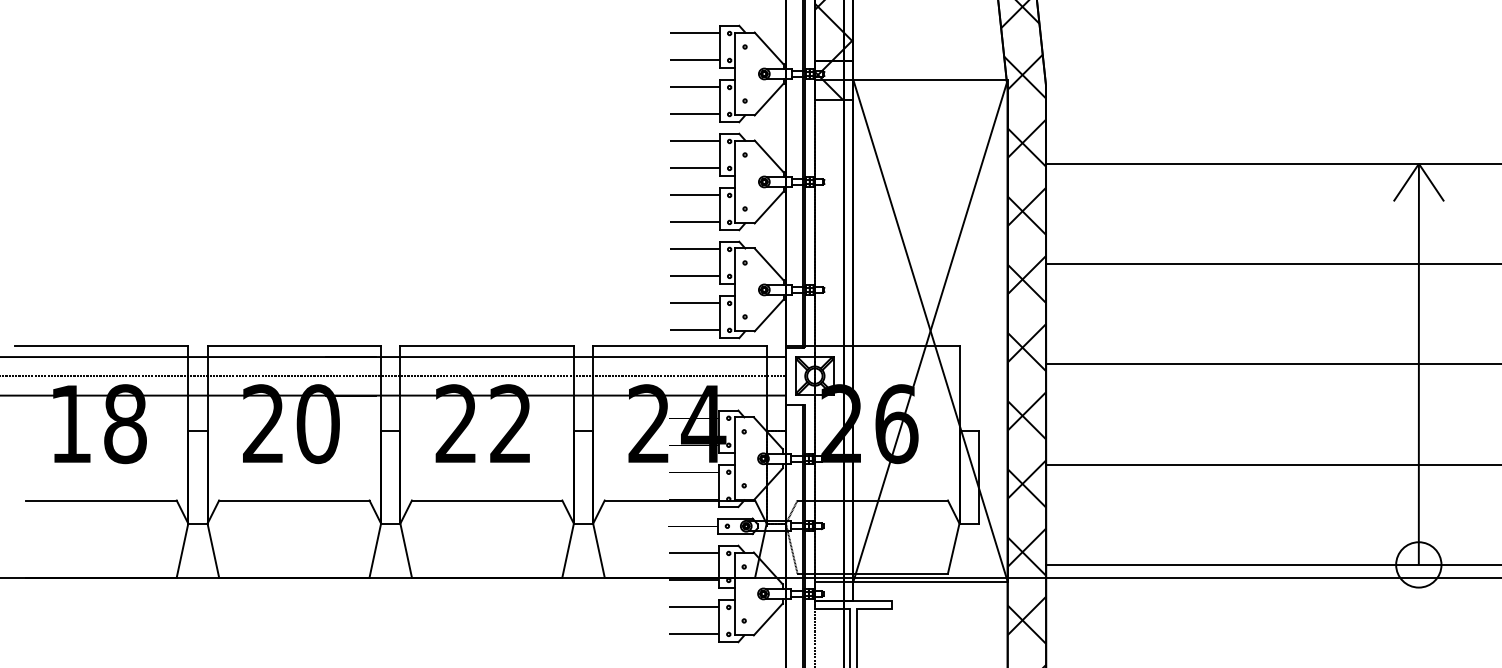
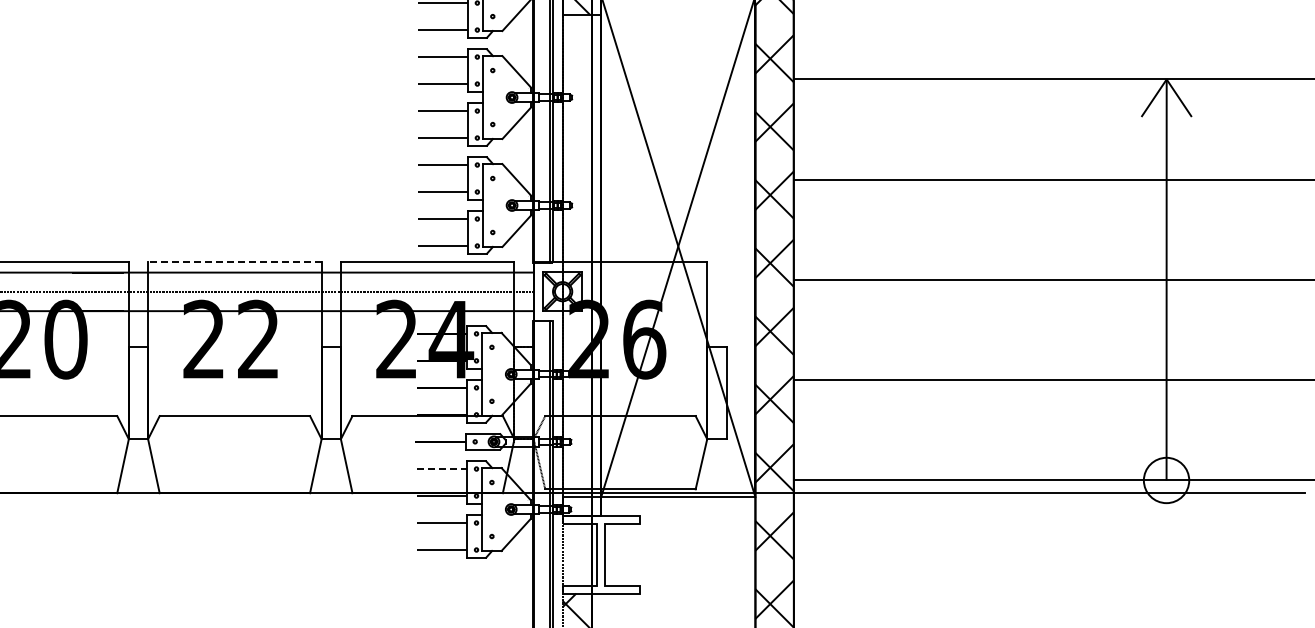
line: (487, 346) -> (235, 262), solid -> dashed
line: (694, 553) -> (442, 469), solid -> dashed

